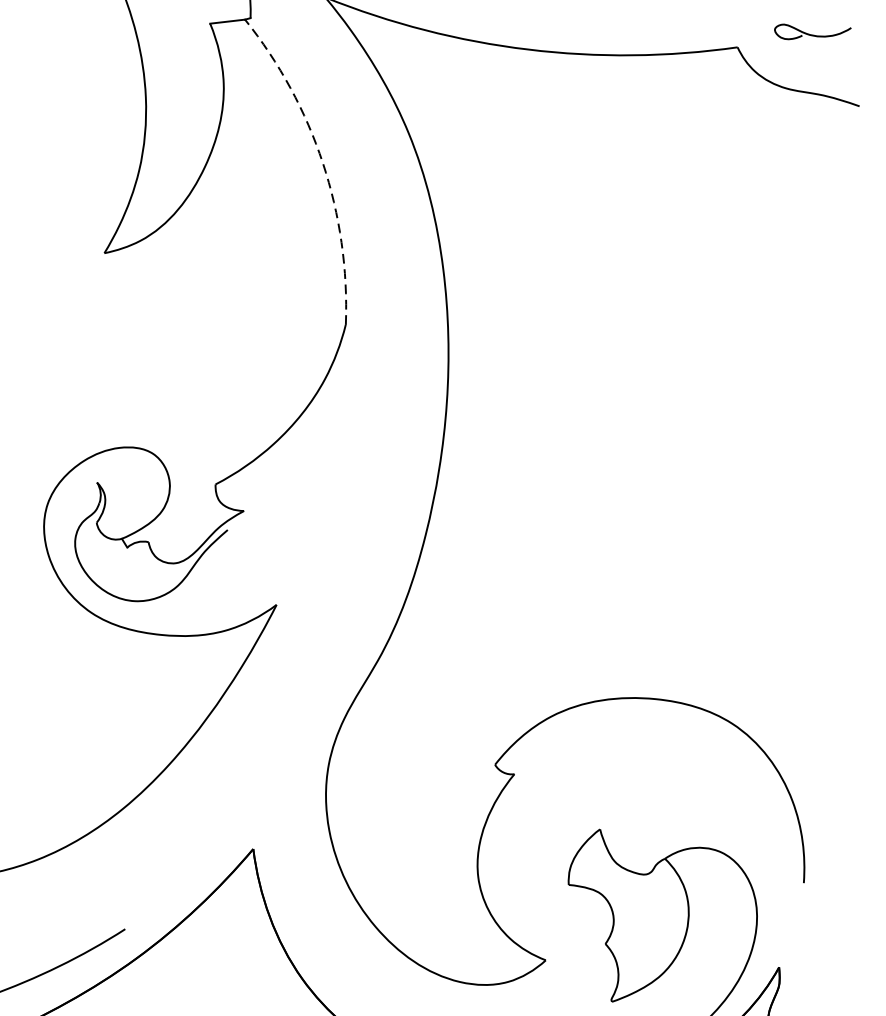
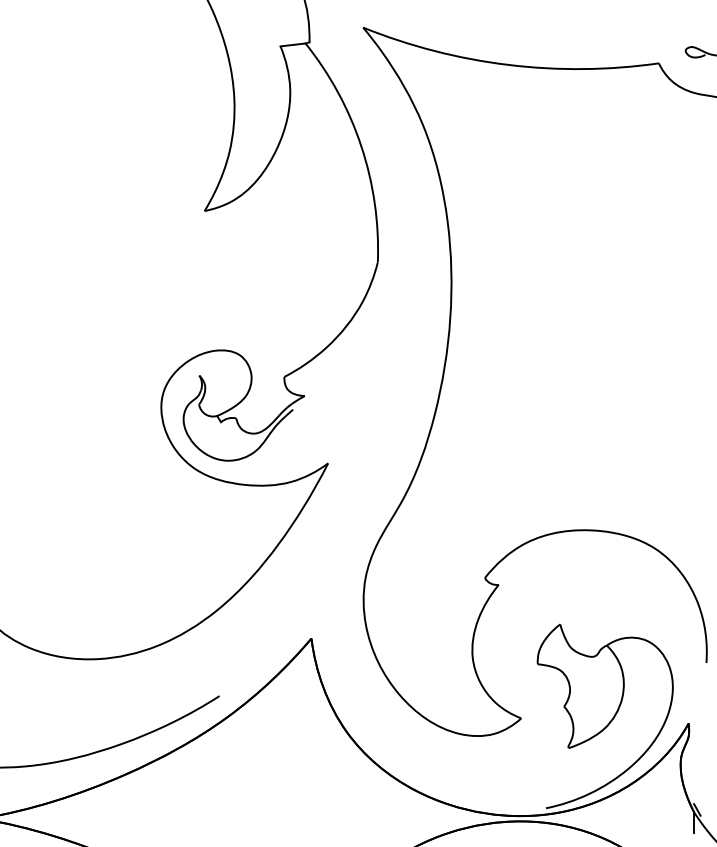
arc: (323, 163) -> (361, 146), dashed -> solid

